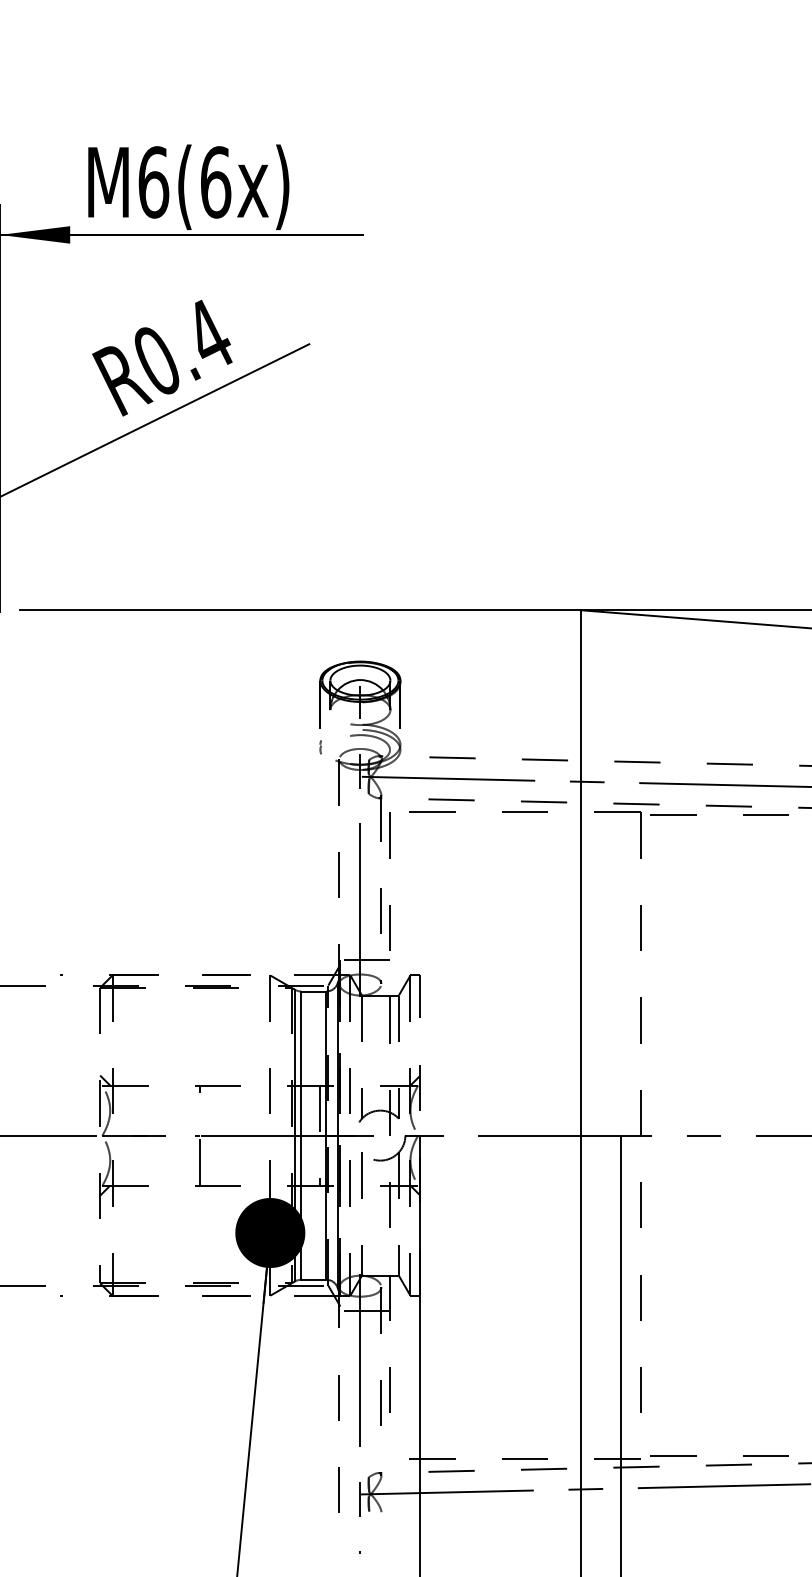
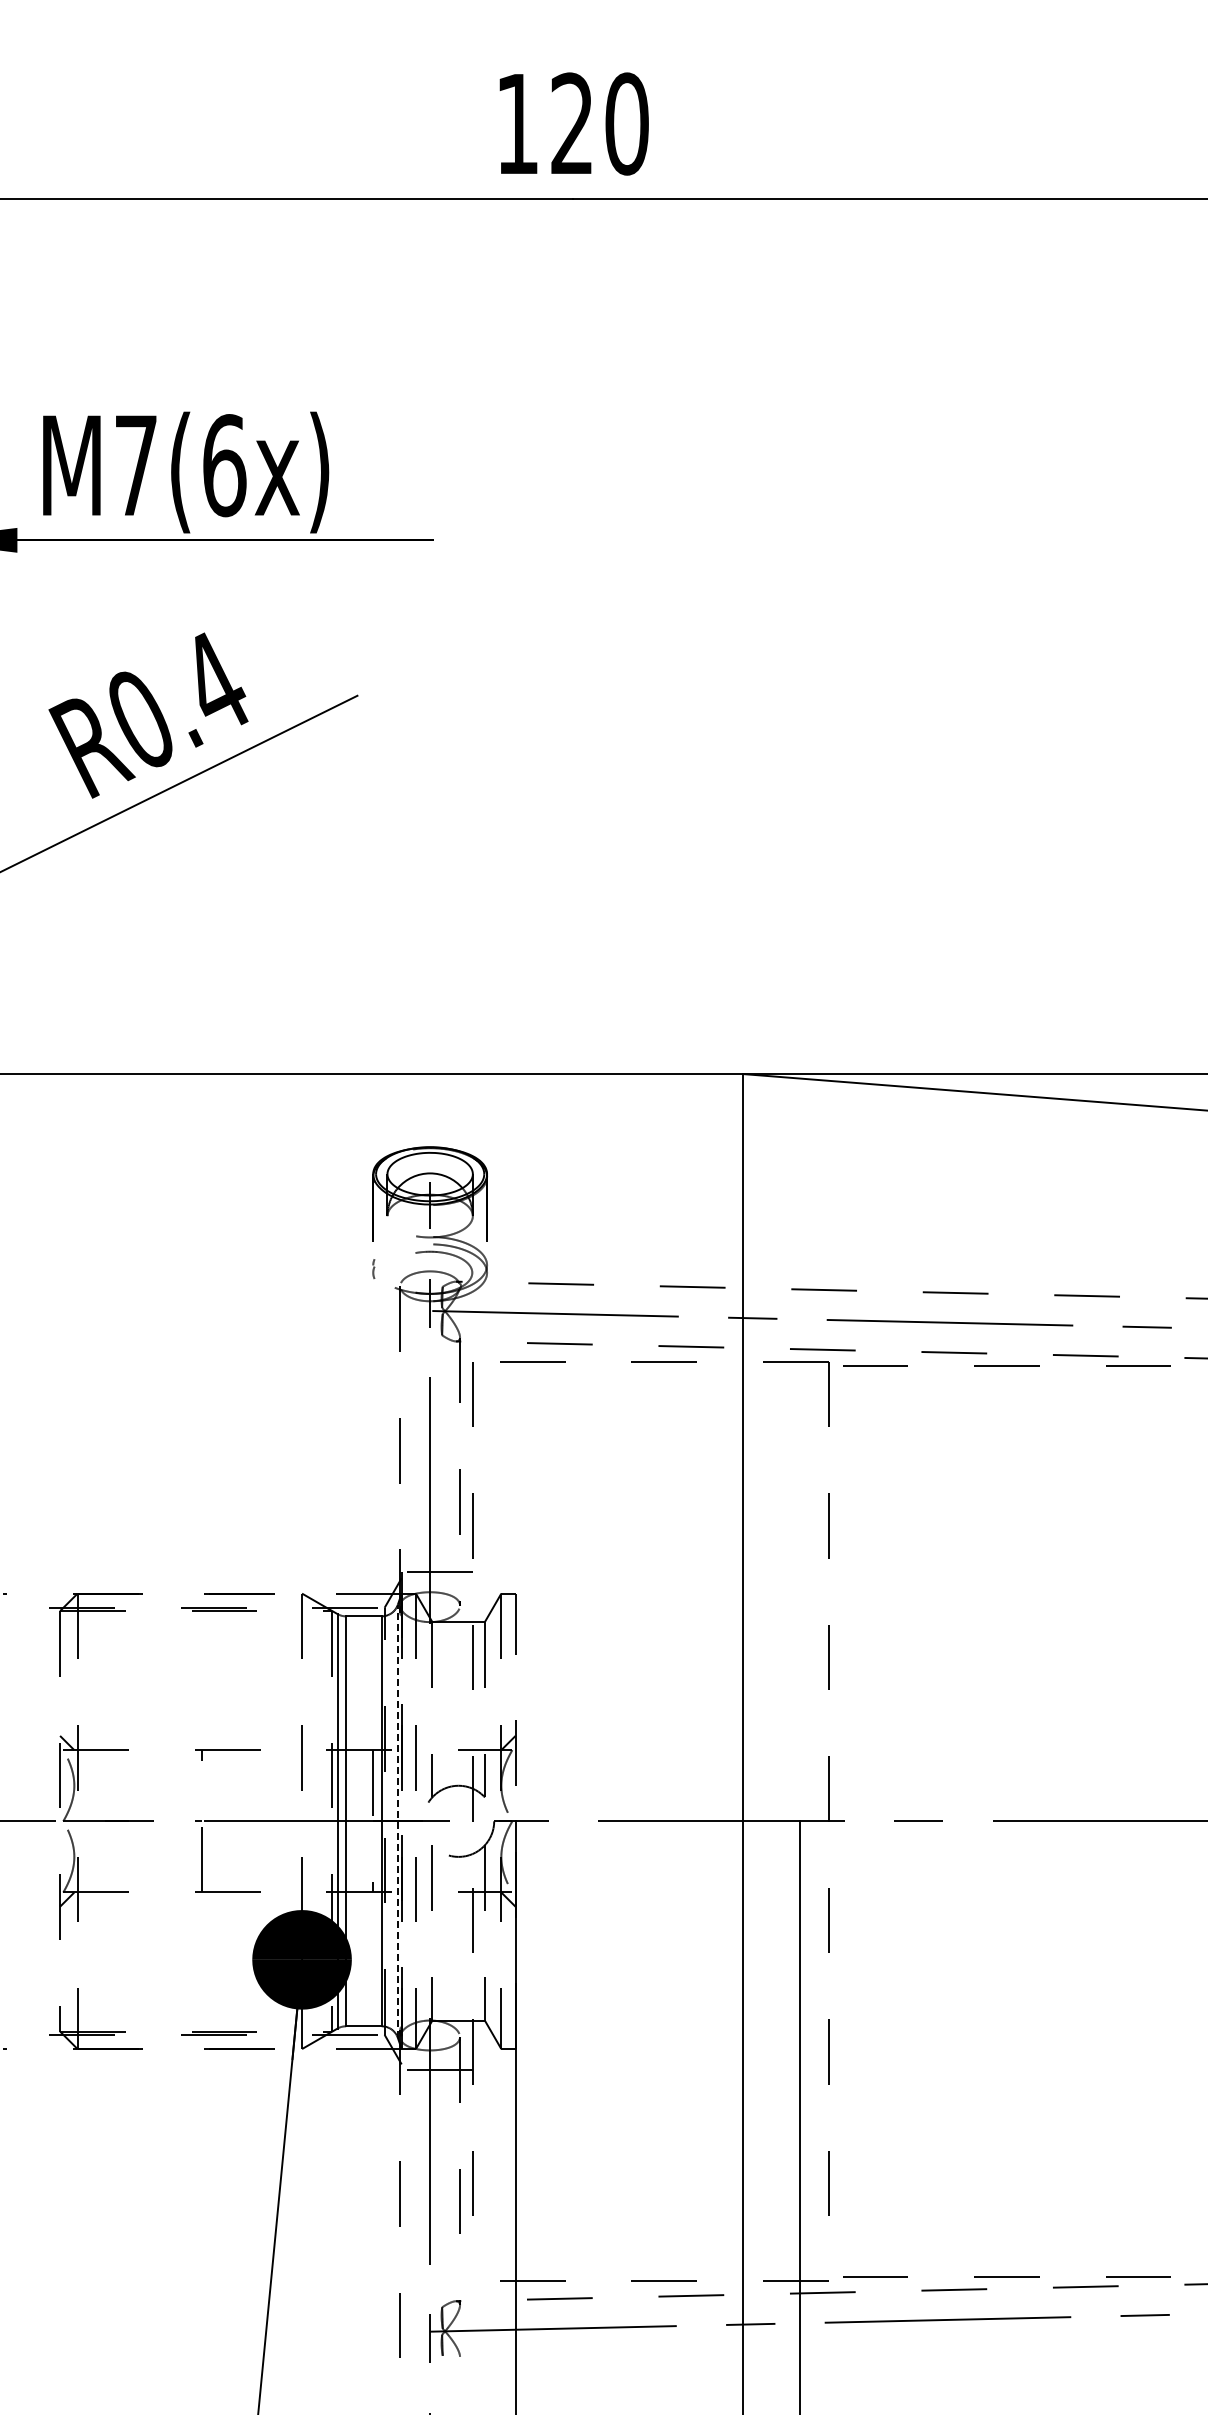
text: (153, 182) -> (136, 465), M6(6x) -> M7(6x)
line: (337, 1135) -> (397, 1820), solid -> dashed

